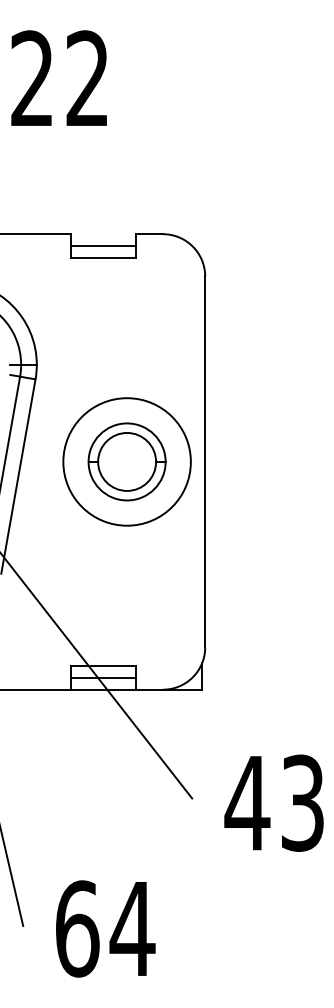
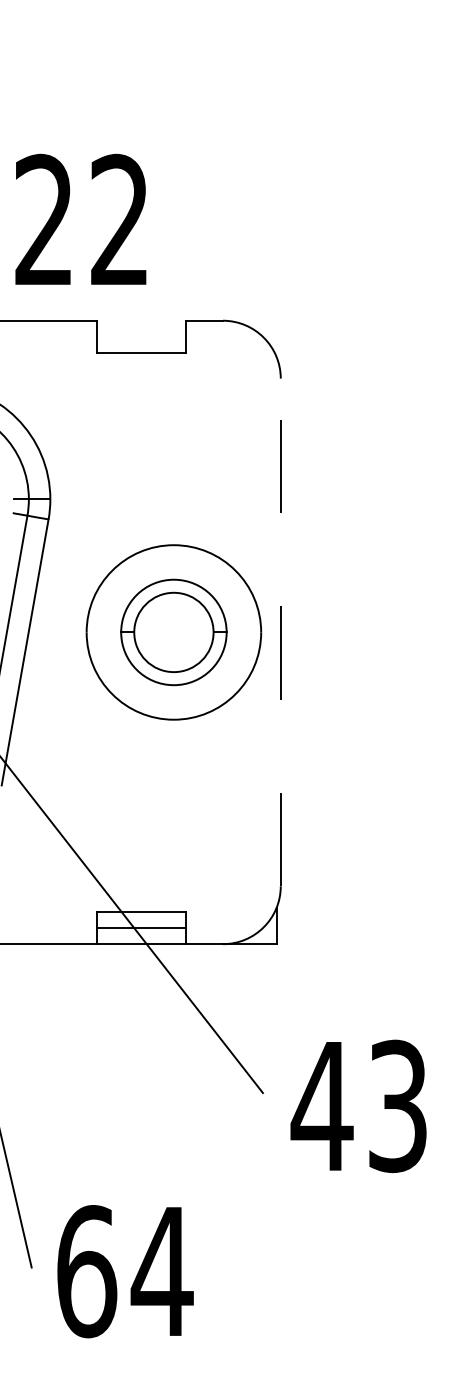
text: (58, 77) -> (80, 218), moved
line: (102, 245) -> (140, 336), removed
line: (205, 461) -> (281, 631), solid -> dashed
text: (273, 802) -> (357, 1105), moved
text: (105, 928) -> (125, 1270), moved

